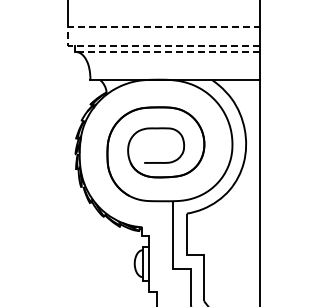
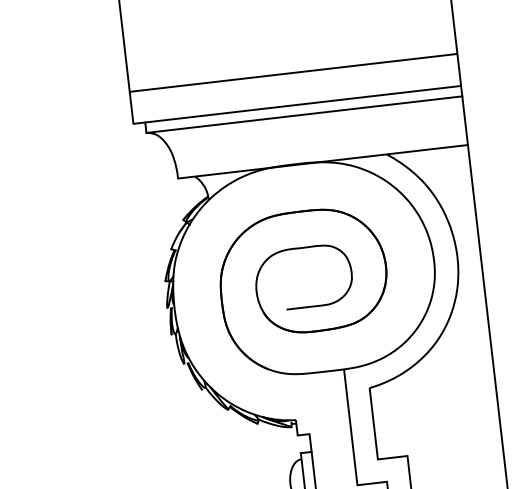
line: (68, 35) -> (131, 106), dashed -> solid
line: (166, 51) -> (302, 114), dashed -> solid

